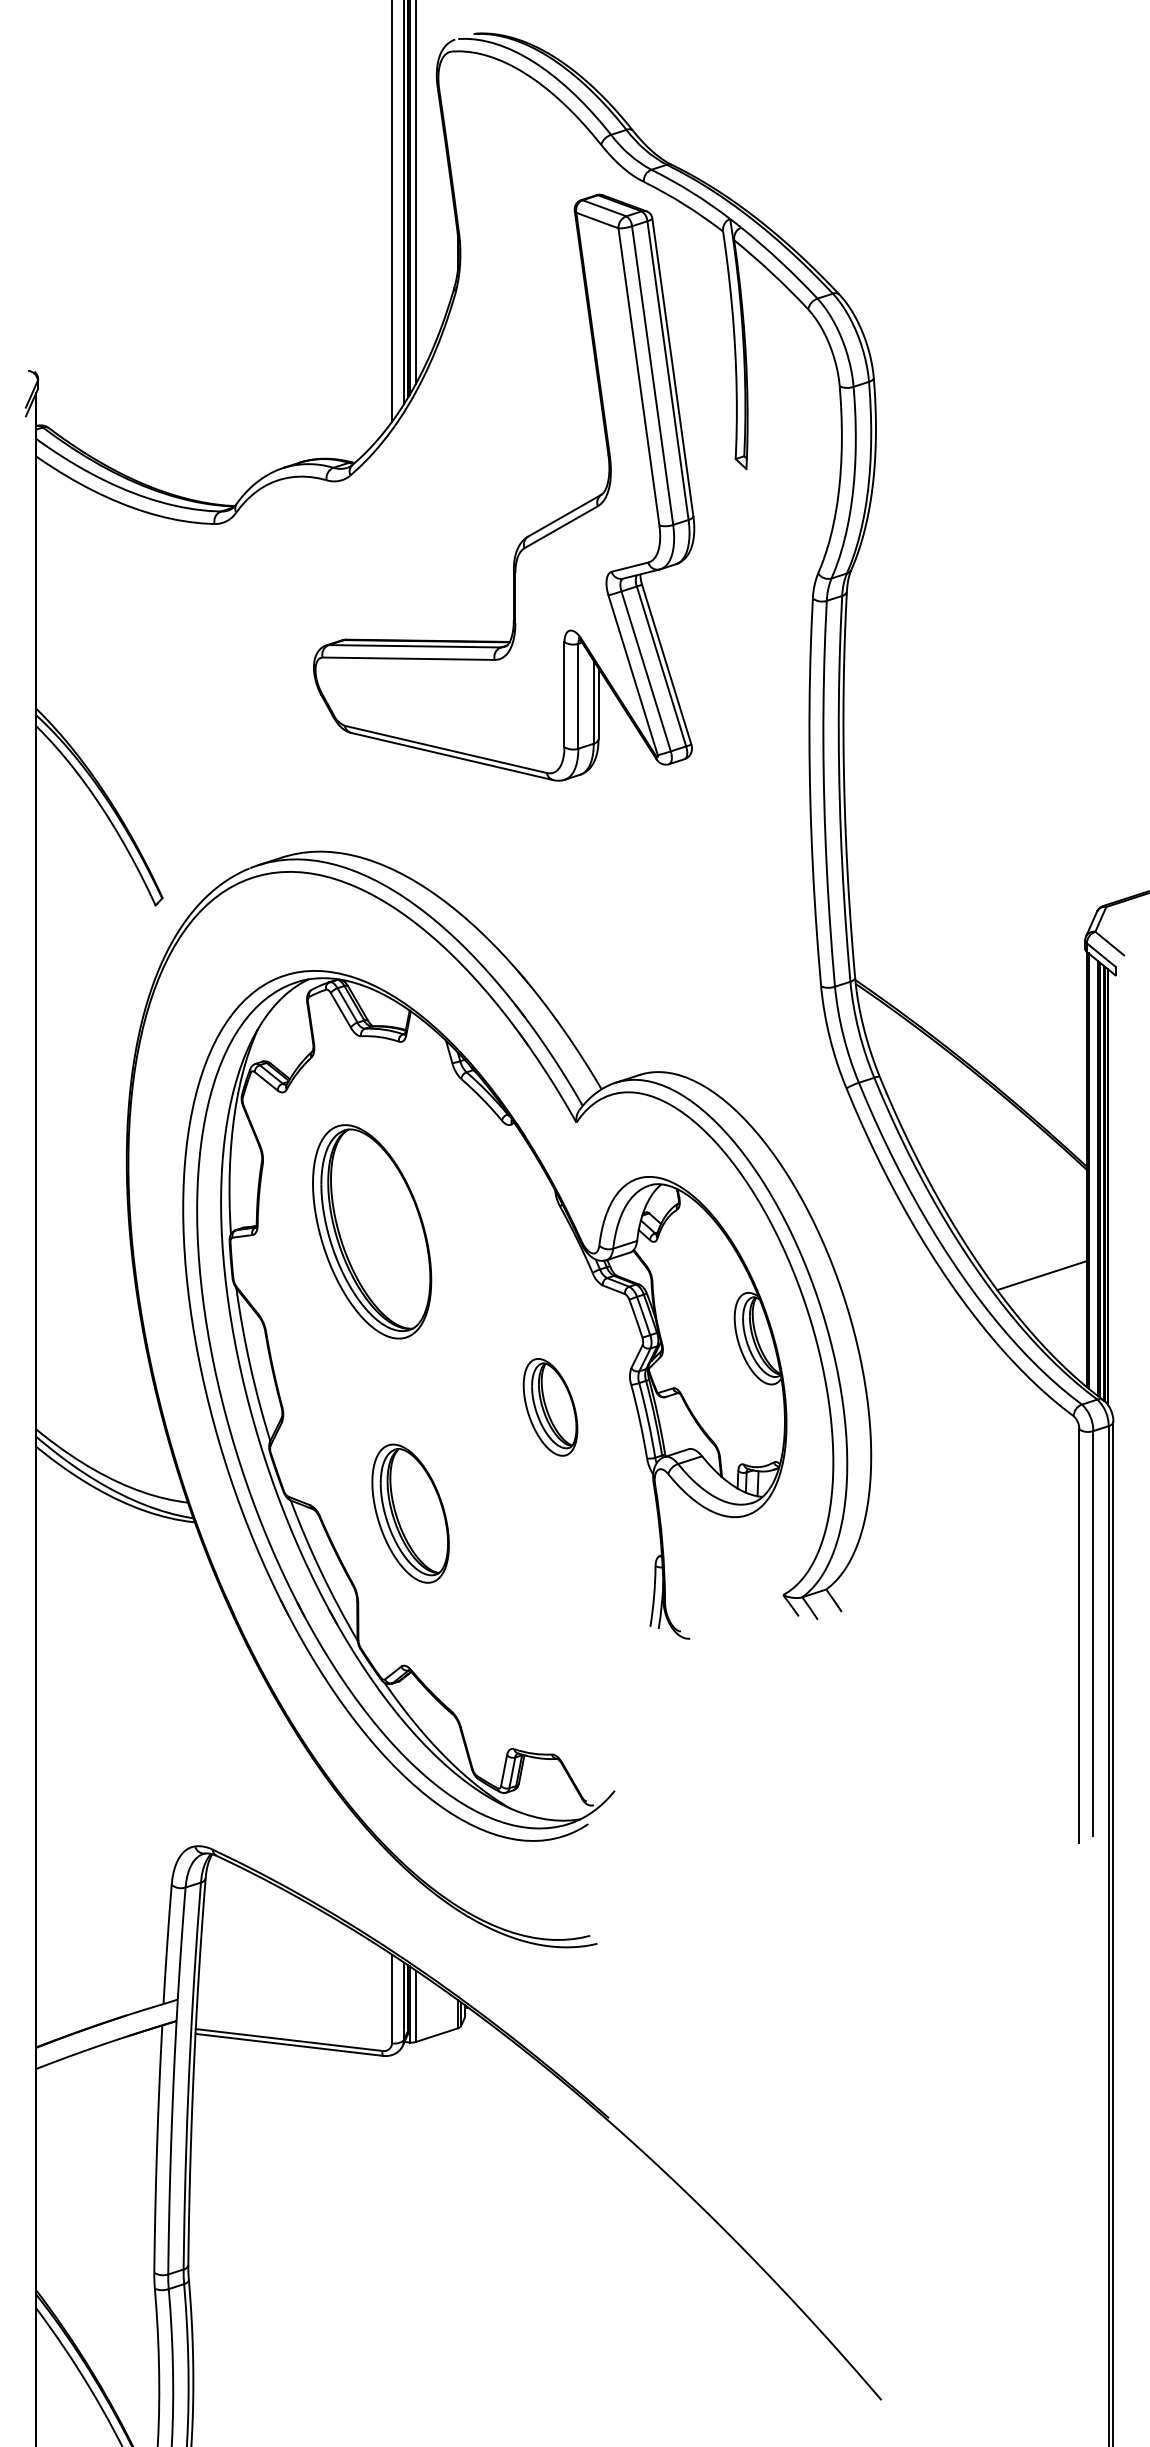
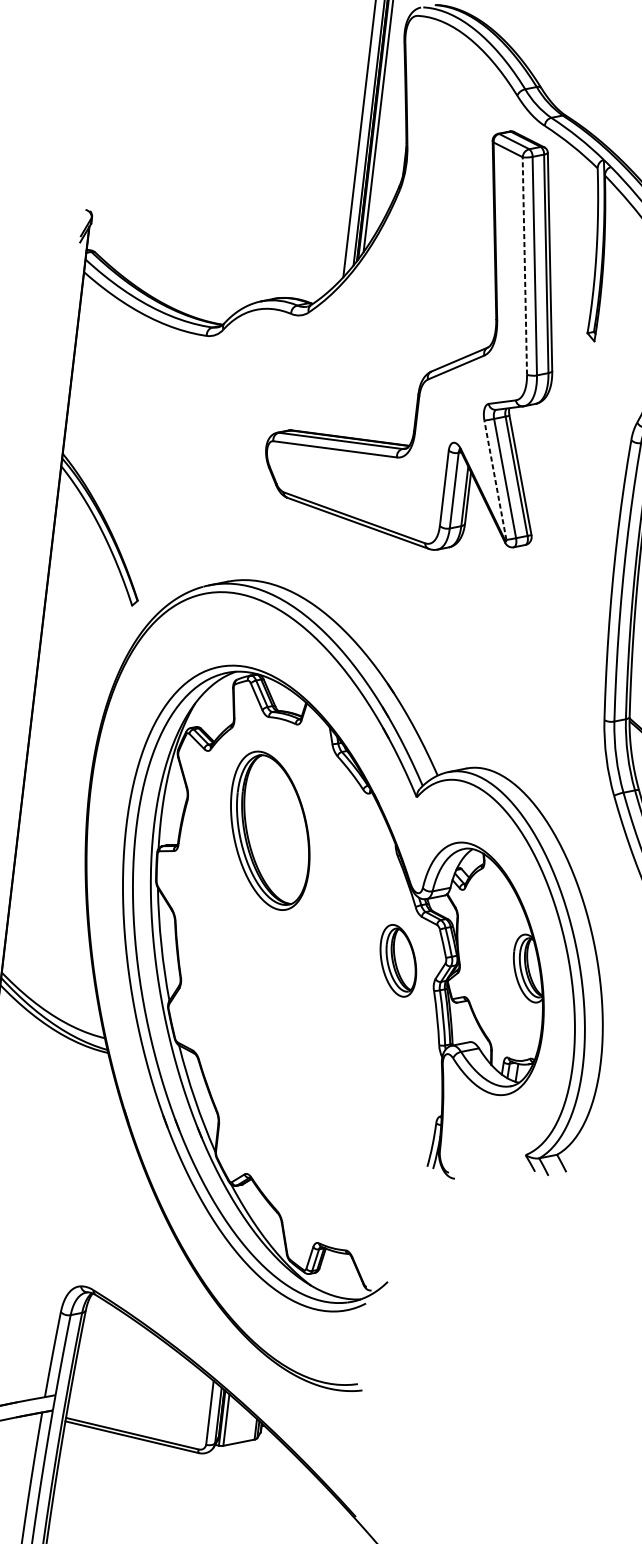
line: (638, 376) -> (524, 265), solid -> dashed
line: (633, 675) -> (495, 480), solid -> dashed
part: (372, 1231) -> (270, 830), moved
part: (550, 1407) -> (398, 960), moved
part: (410, 1513) -> (264, 1064), removed

